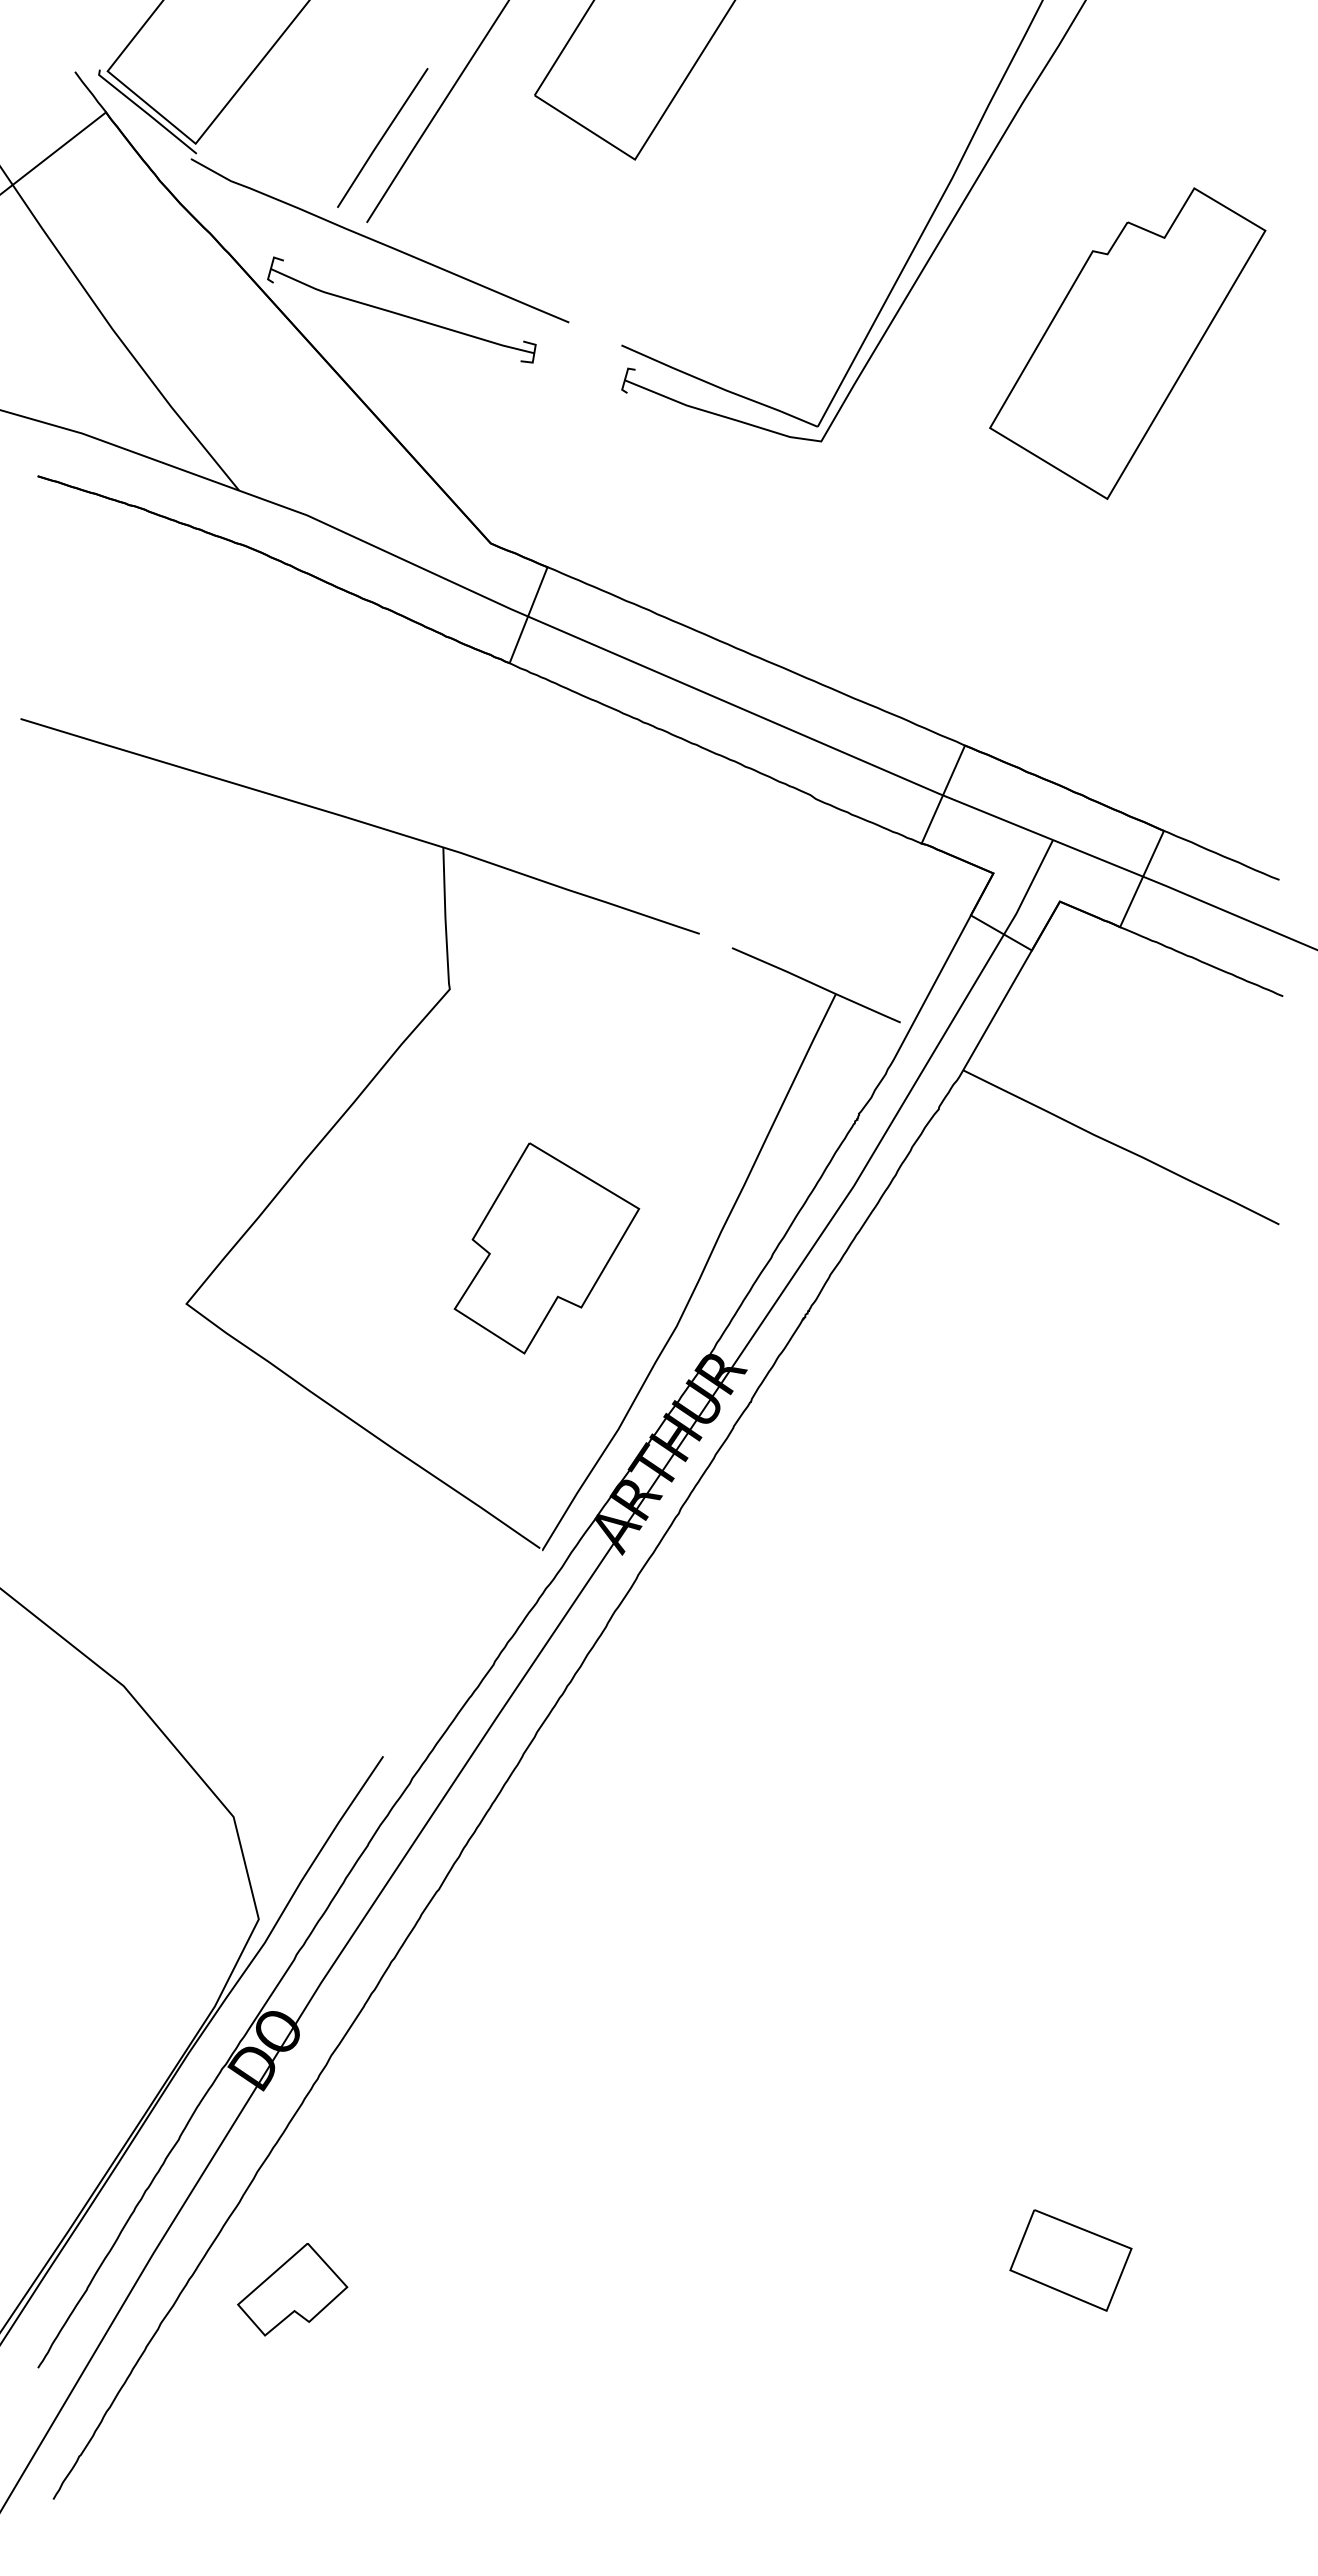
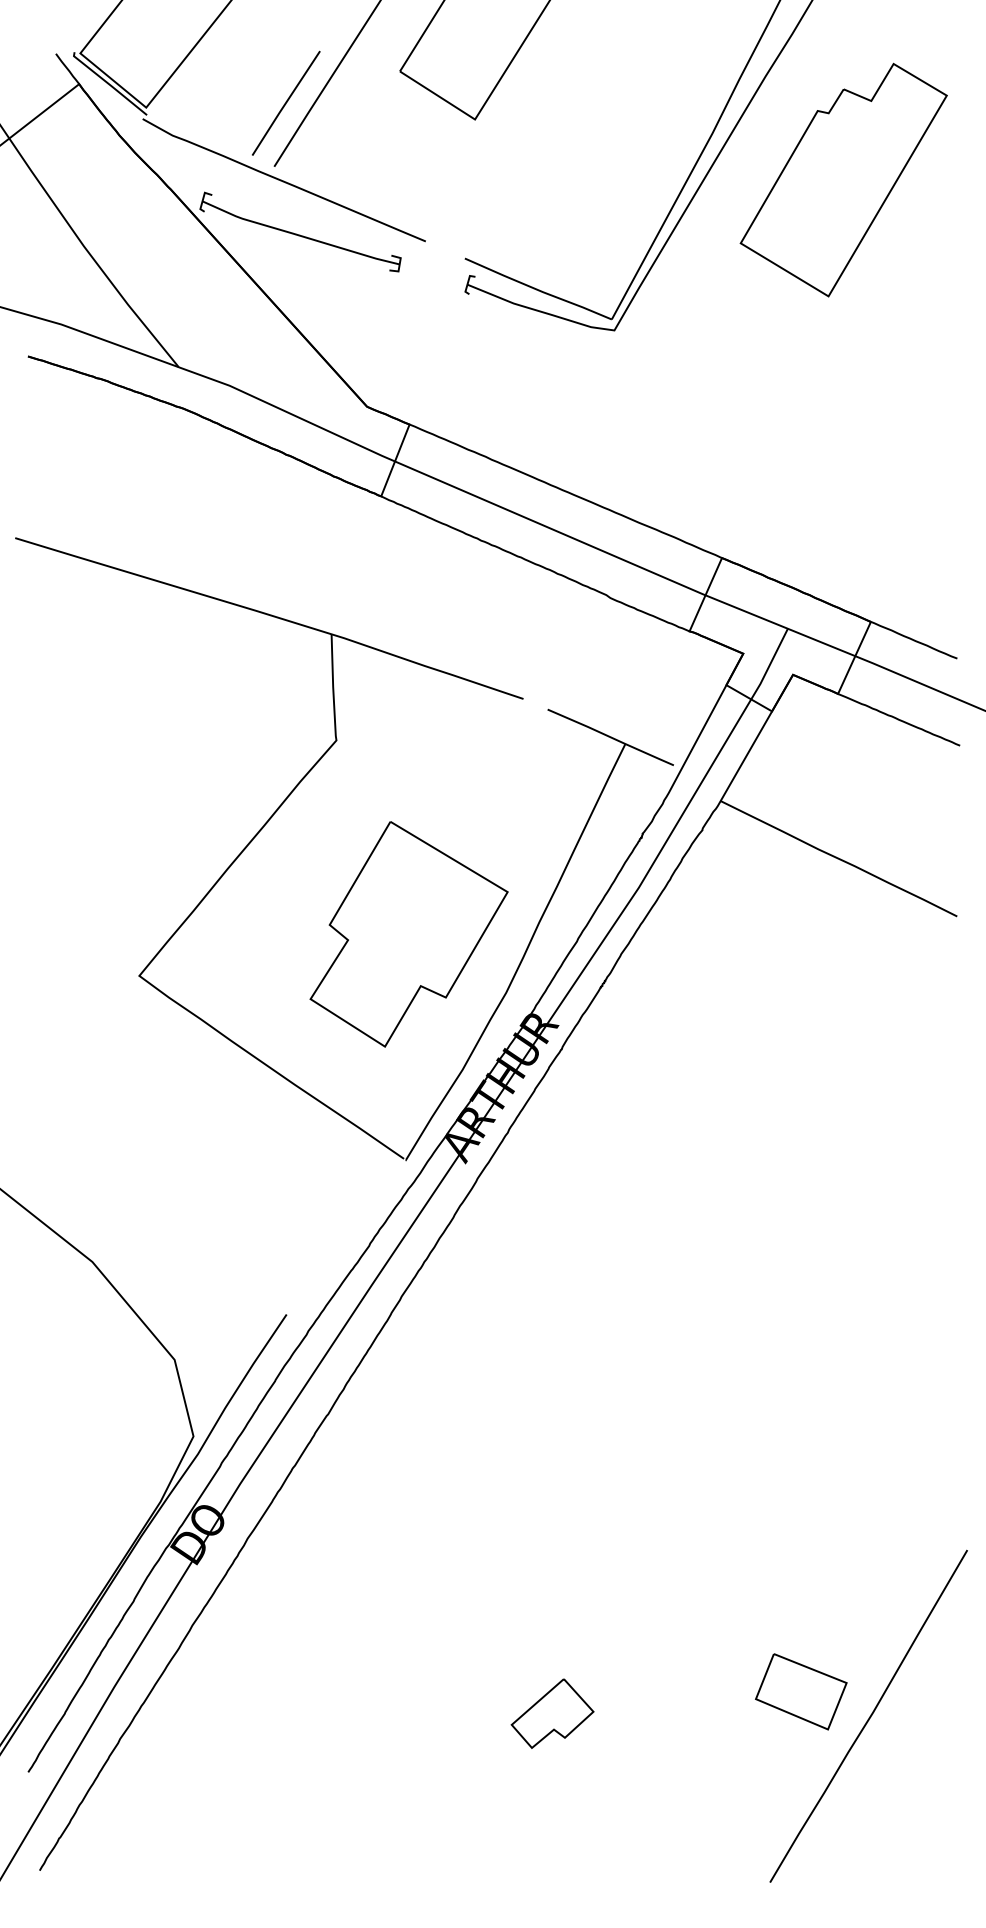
part: (1127, 343) -> (843, 180), moved
part: (546, 1248) -> (408, 934), size x1.43
part: (292, 2289) -> (552, 1713), moved
curve: (1162, 2293) -> (869, 1716), added

